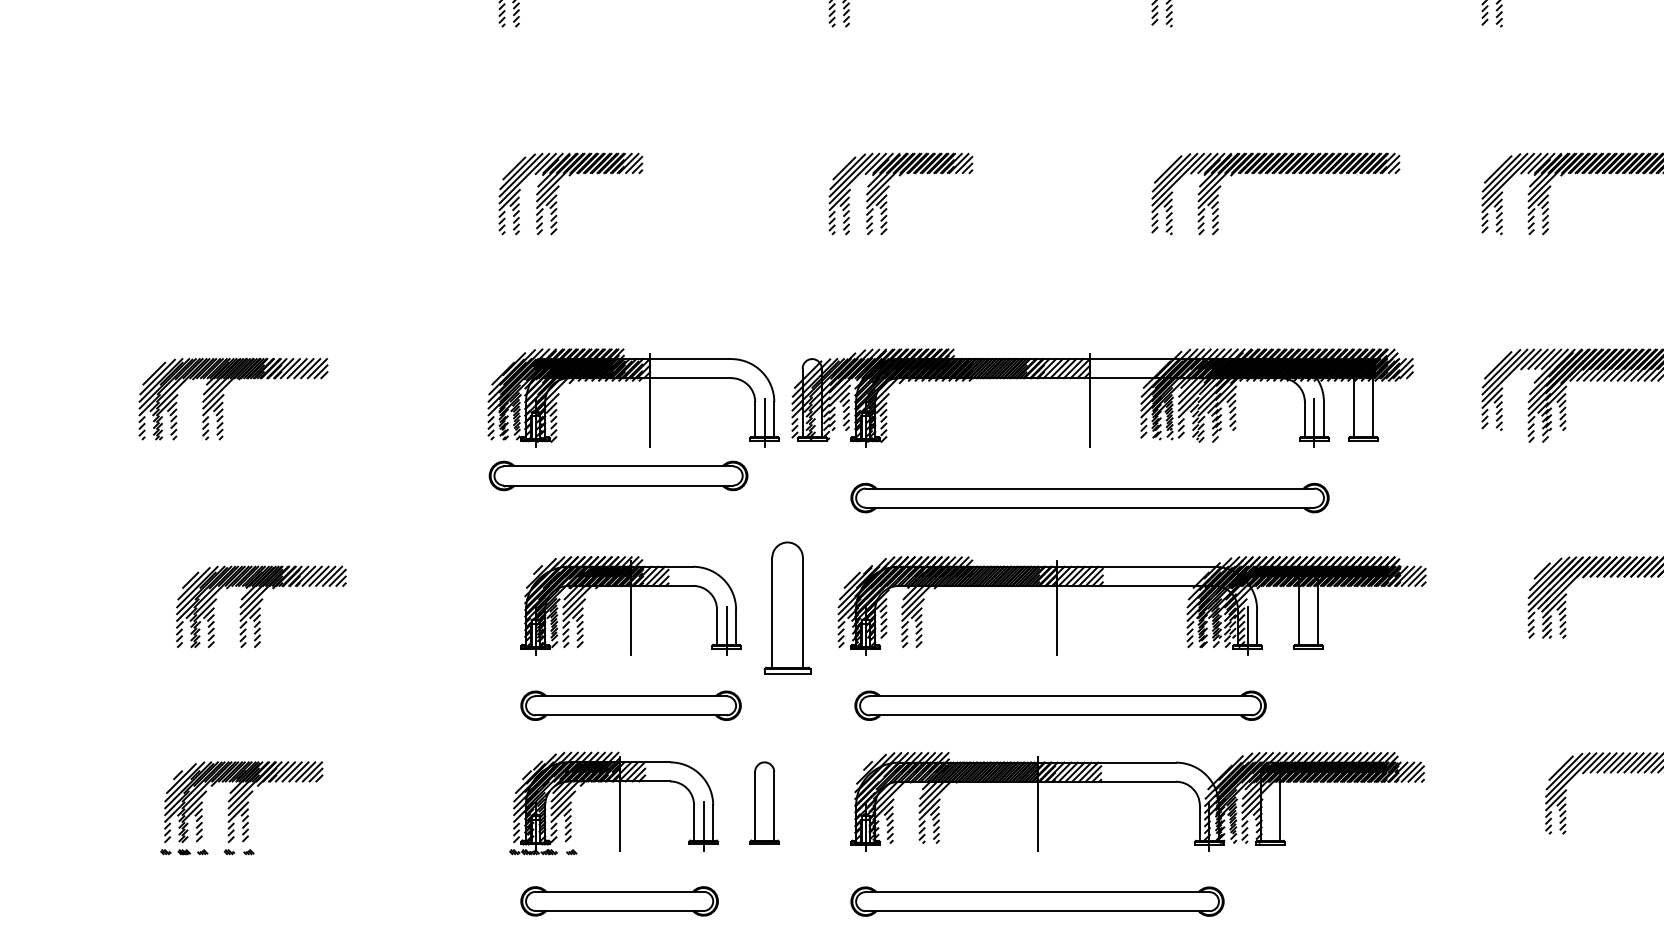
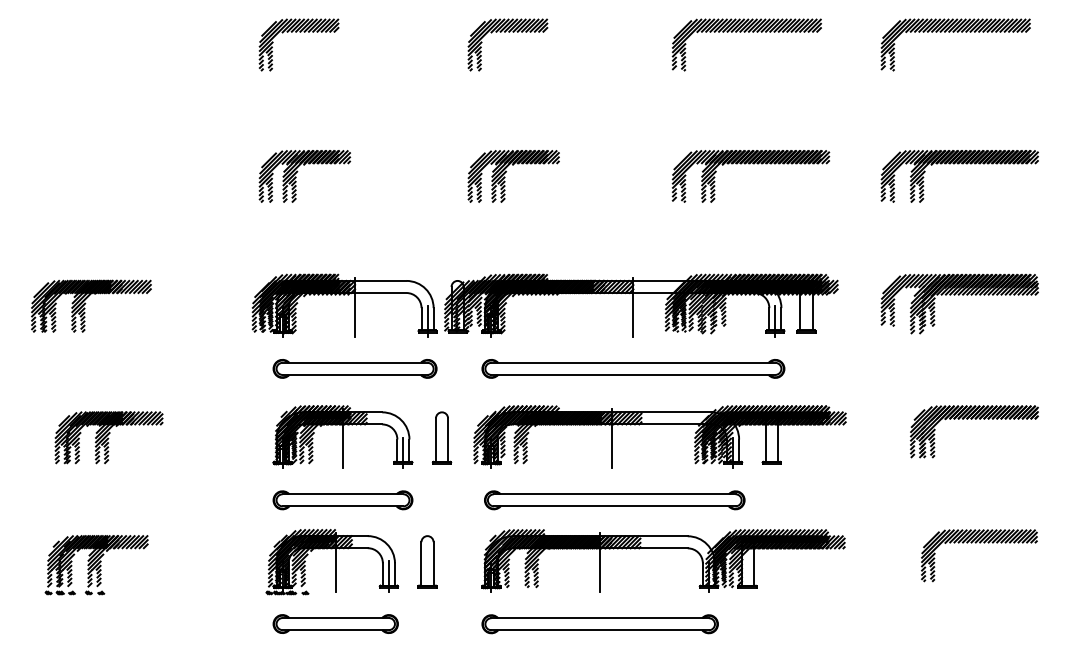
part: (617, 475) -> (354, 368), moved
part: (786, 606) -> (441, 437), size x0.62

